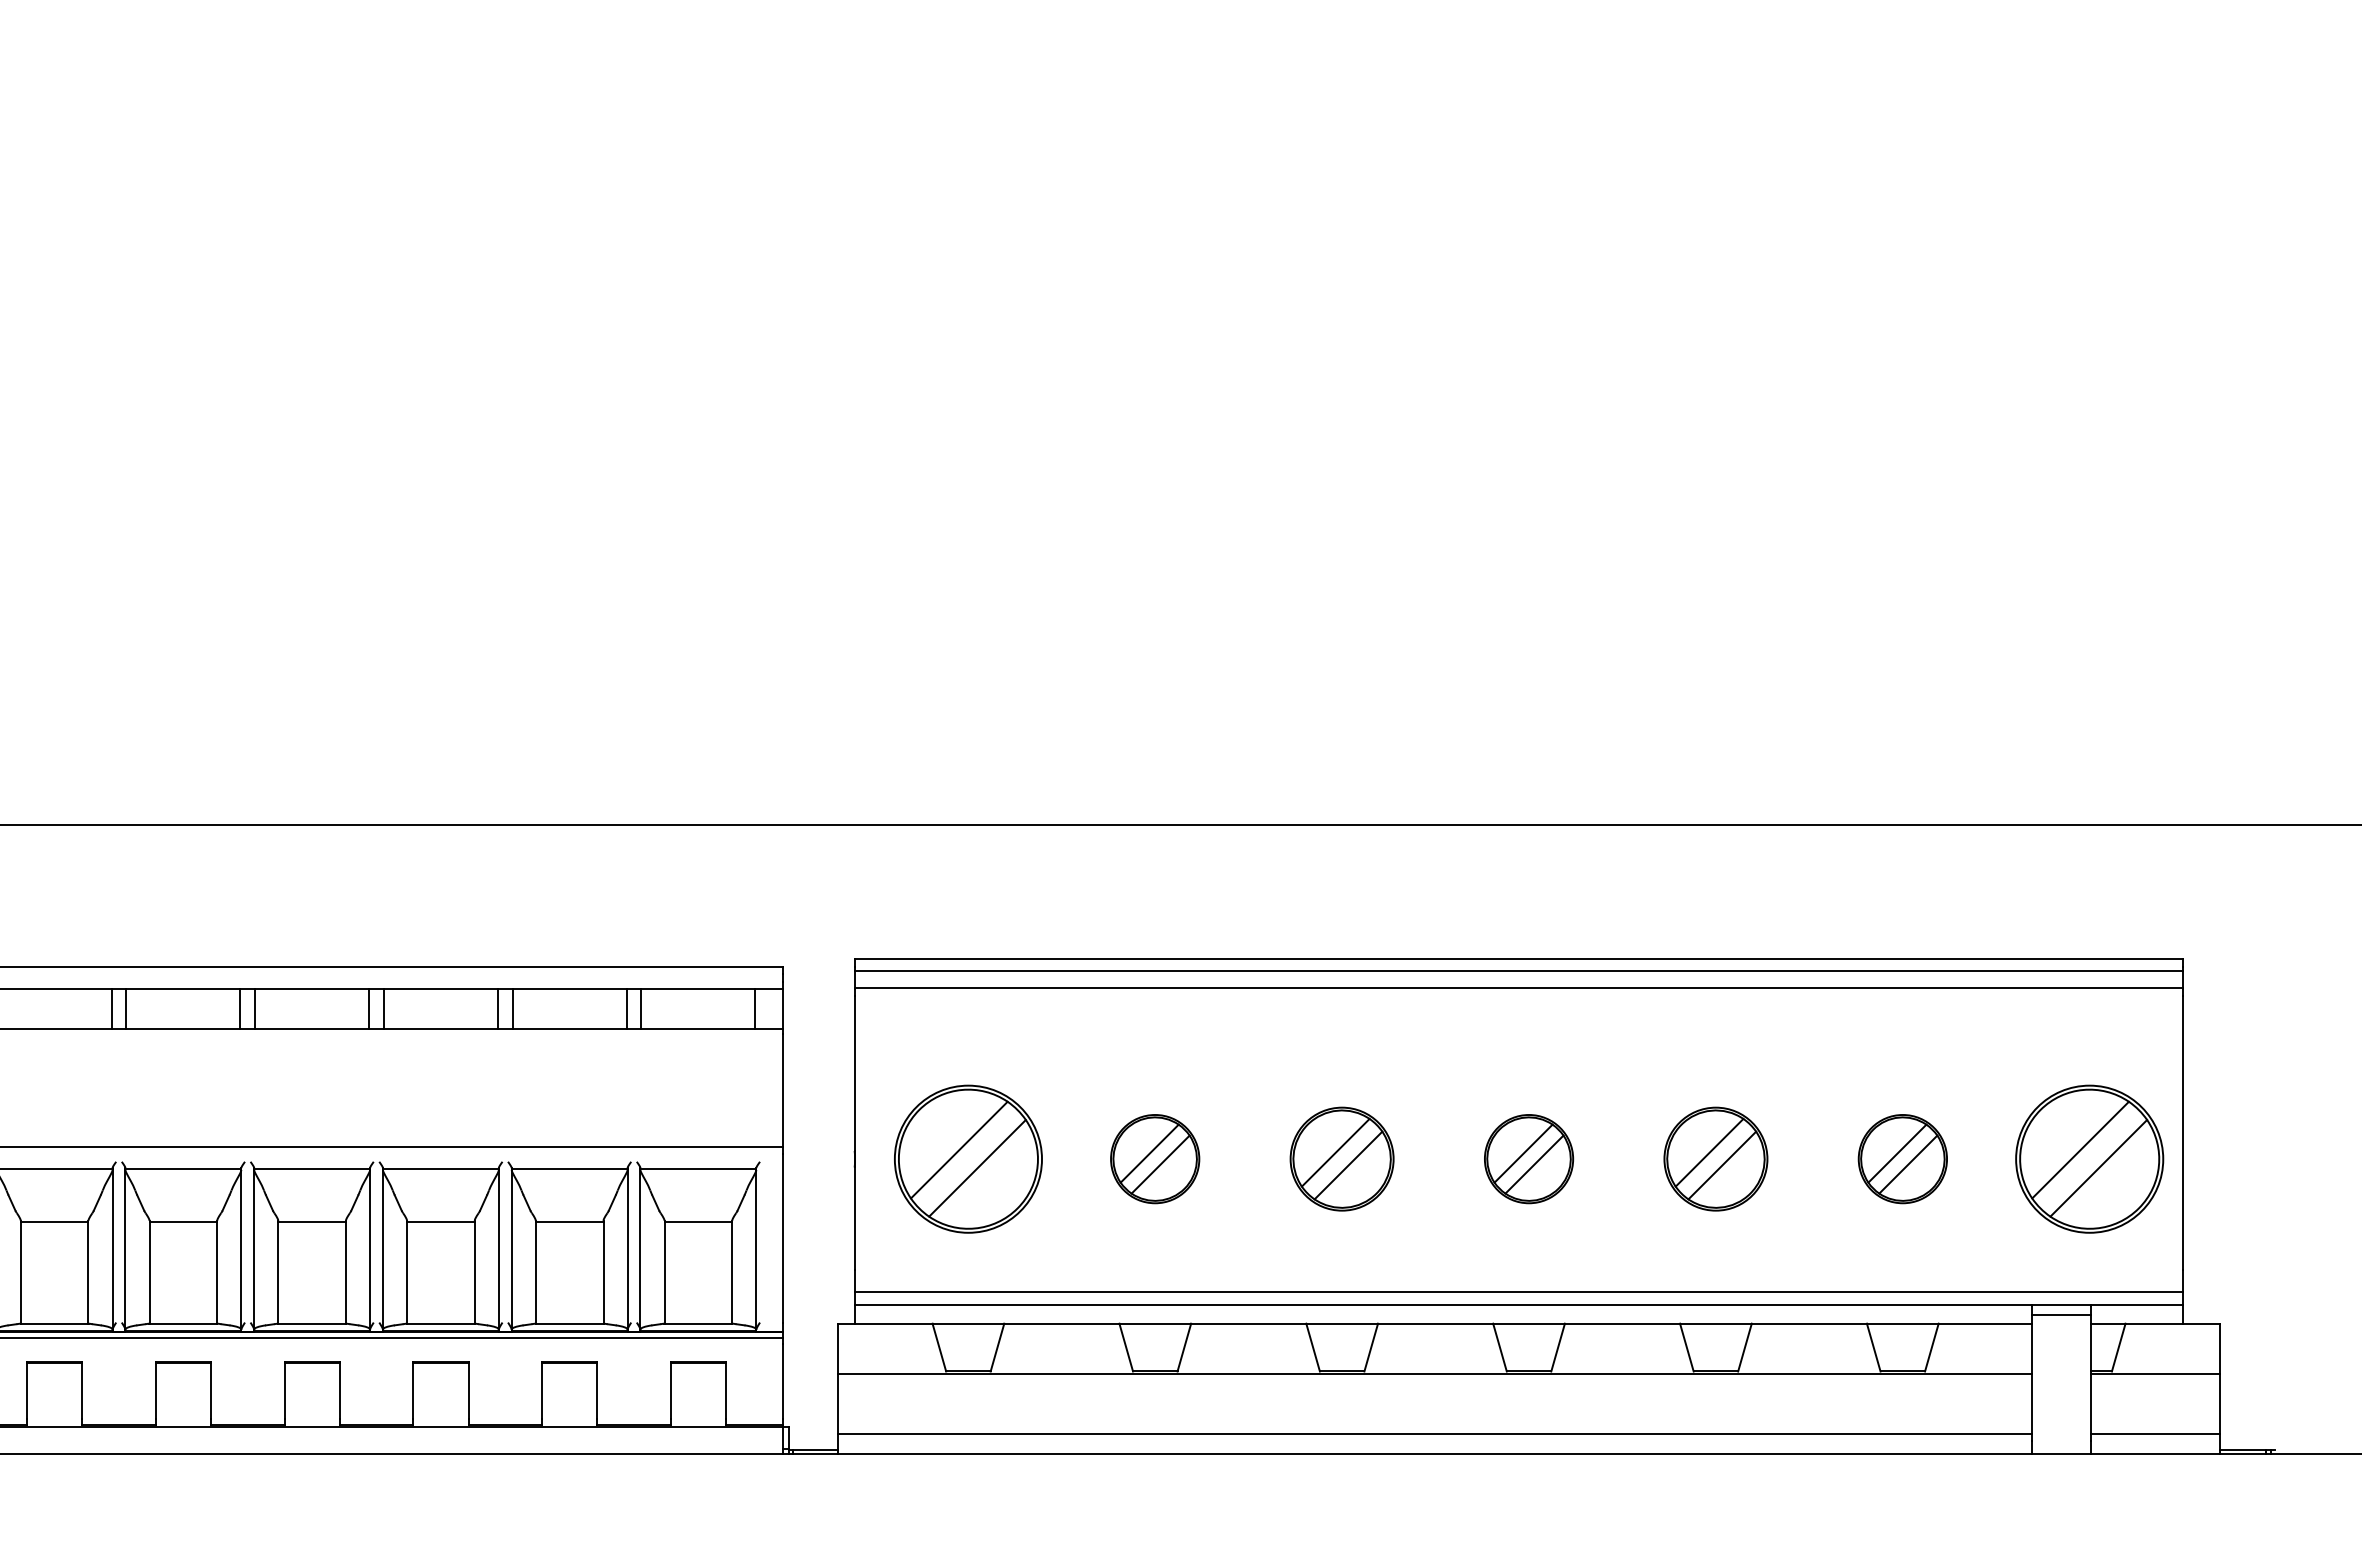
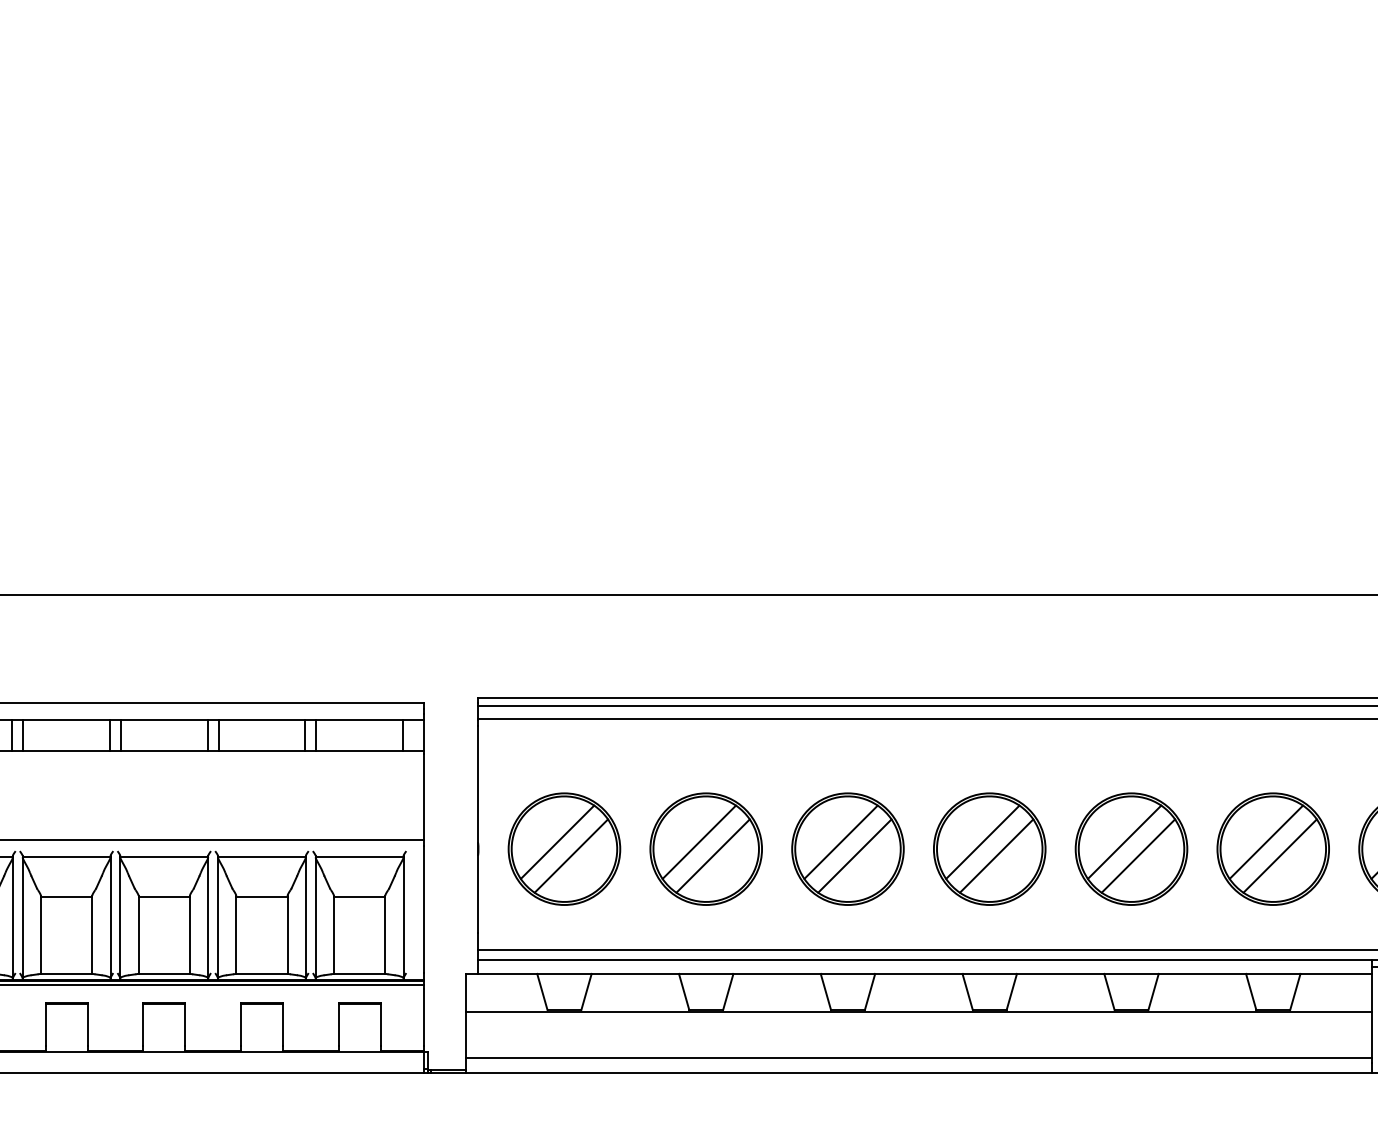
part: (1154, 1158) -> (705, 848), size x1.67
part: (1341, 1158) -> (847, 848), size x1.43
part: (1528, 1158) -> (989, 848), size x1.67
part: (1715, 1158) -> (1131, 848), size x1.43
part: (1902, 1158) -> (1273, 848), size x1.67

